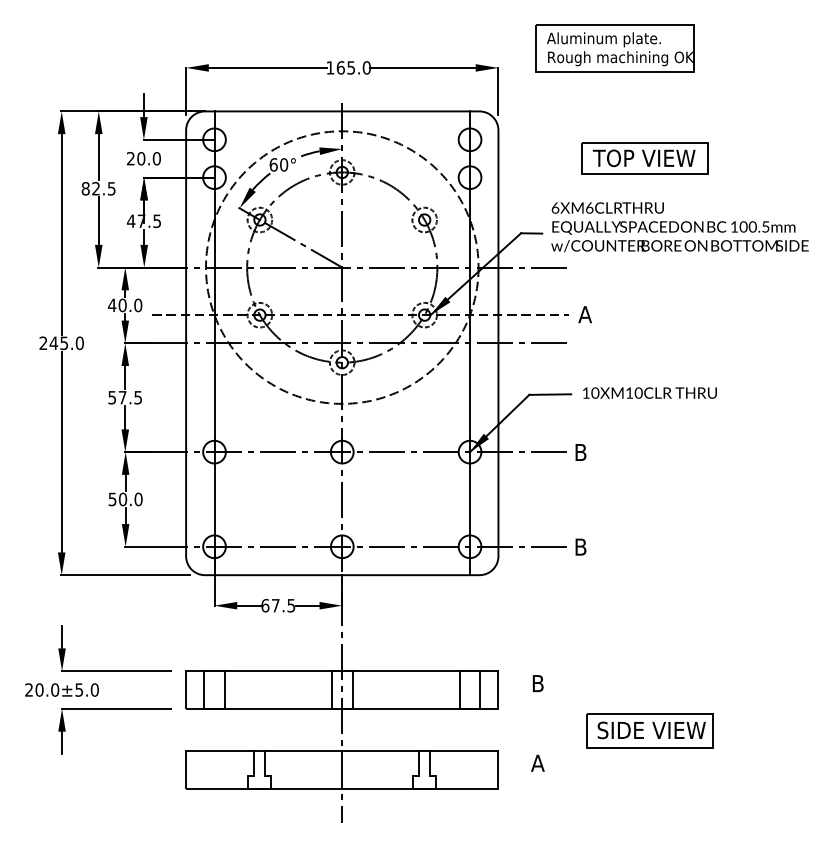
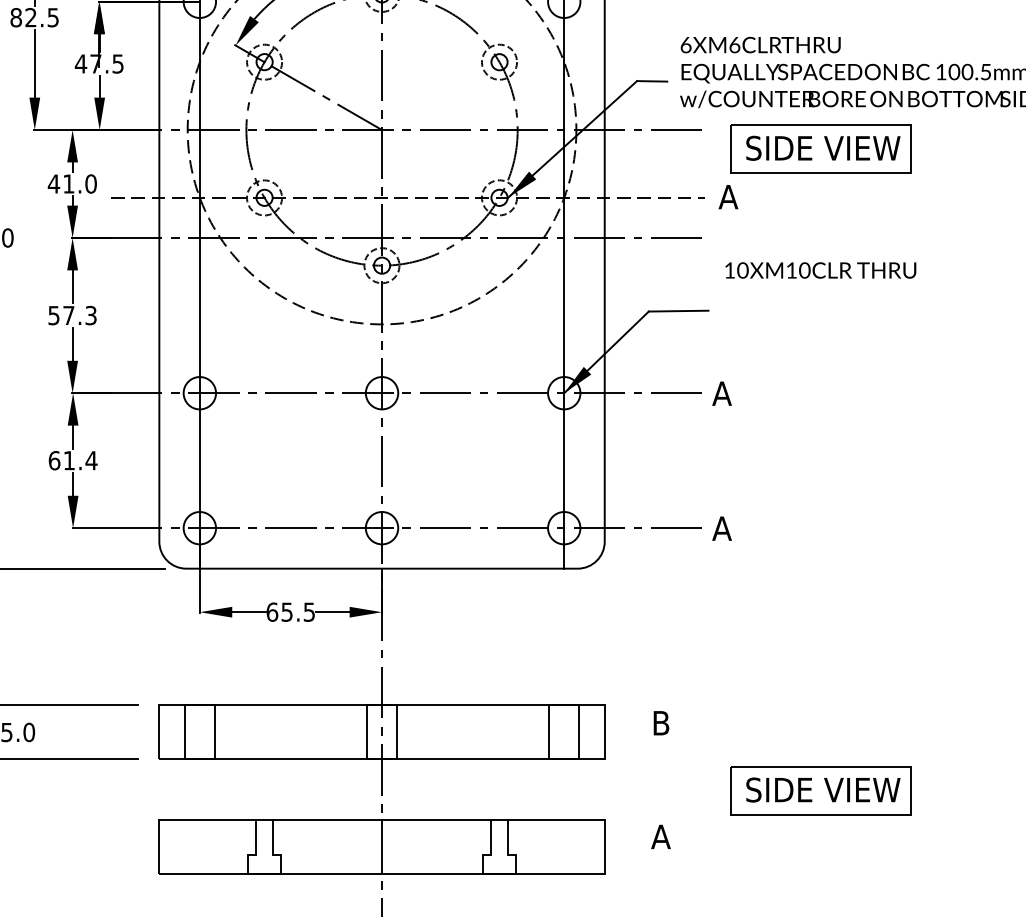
part: (649, 280) -> (820, 148), added
text: (122, 305) -> (68, 184), 40.0 -> 41.0
text: (649, 392) -> (820, 269), moved
text: (138, 396) -> (91, 313), 57.5 -> 57.3
text: (580, 452) -> (721, 393), B -> A
text: (125, 499) -> (72, 460), 50.0 -> 61.4
text: (580, 546) -> (721, 527), B -> A
text: (275, 605) -> (286, 611), 67.5 -> 65.5

